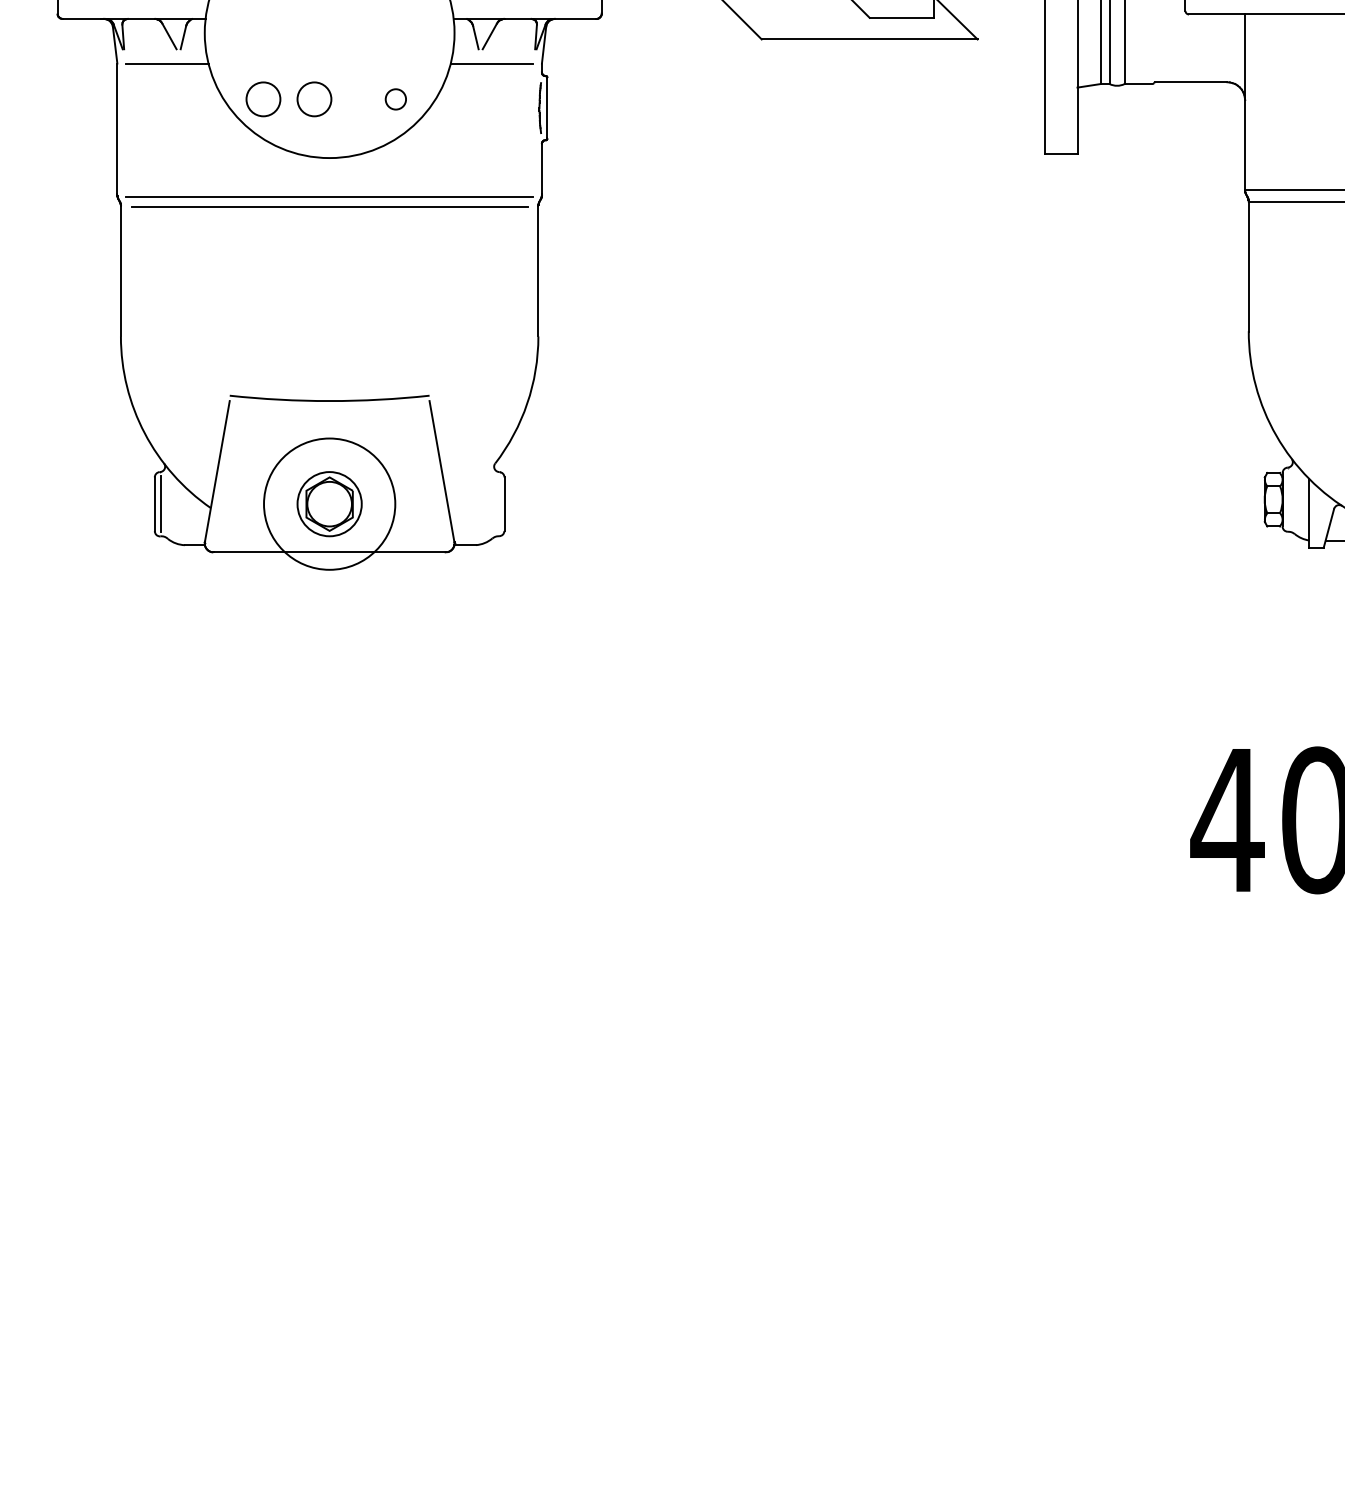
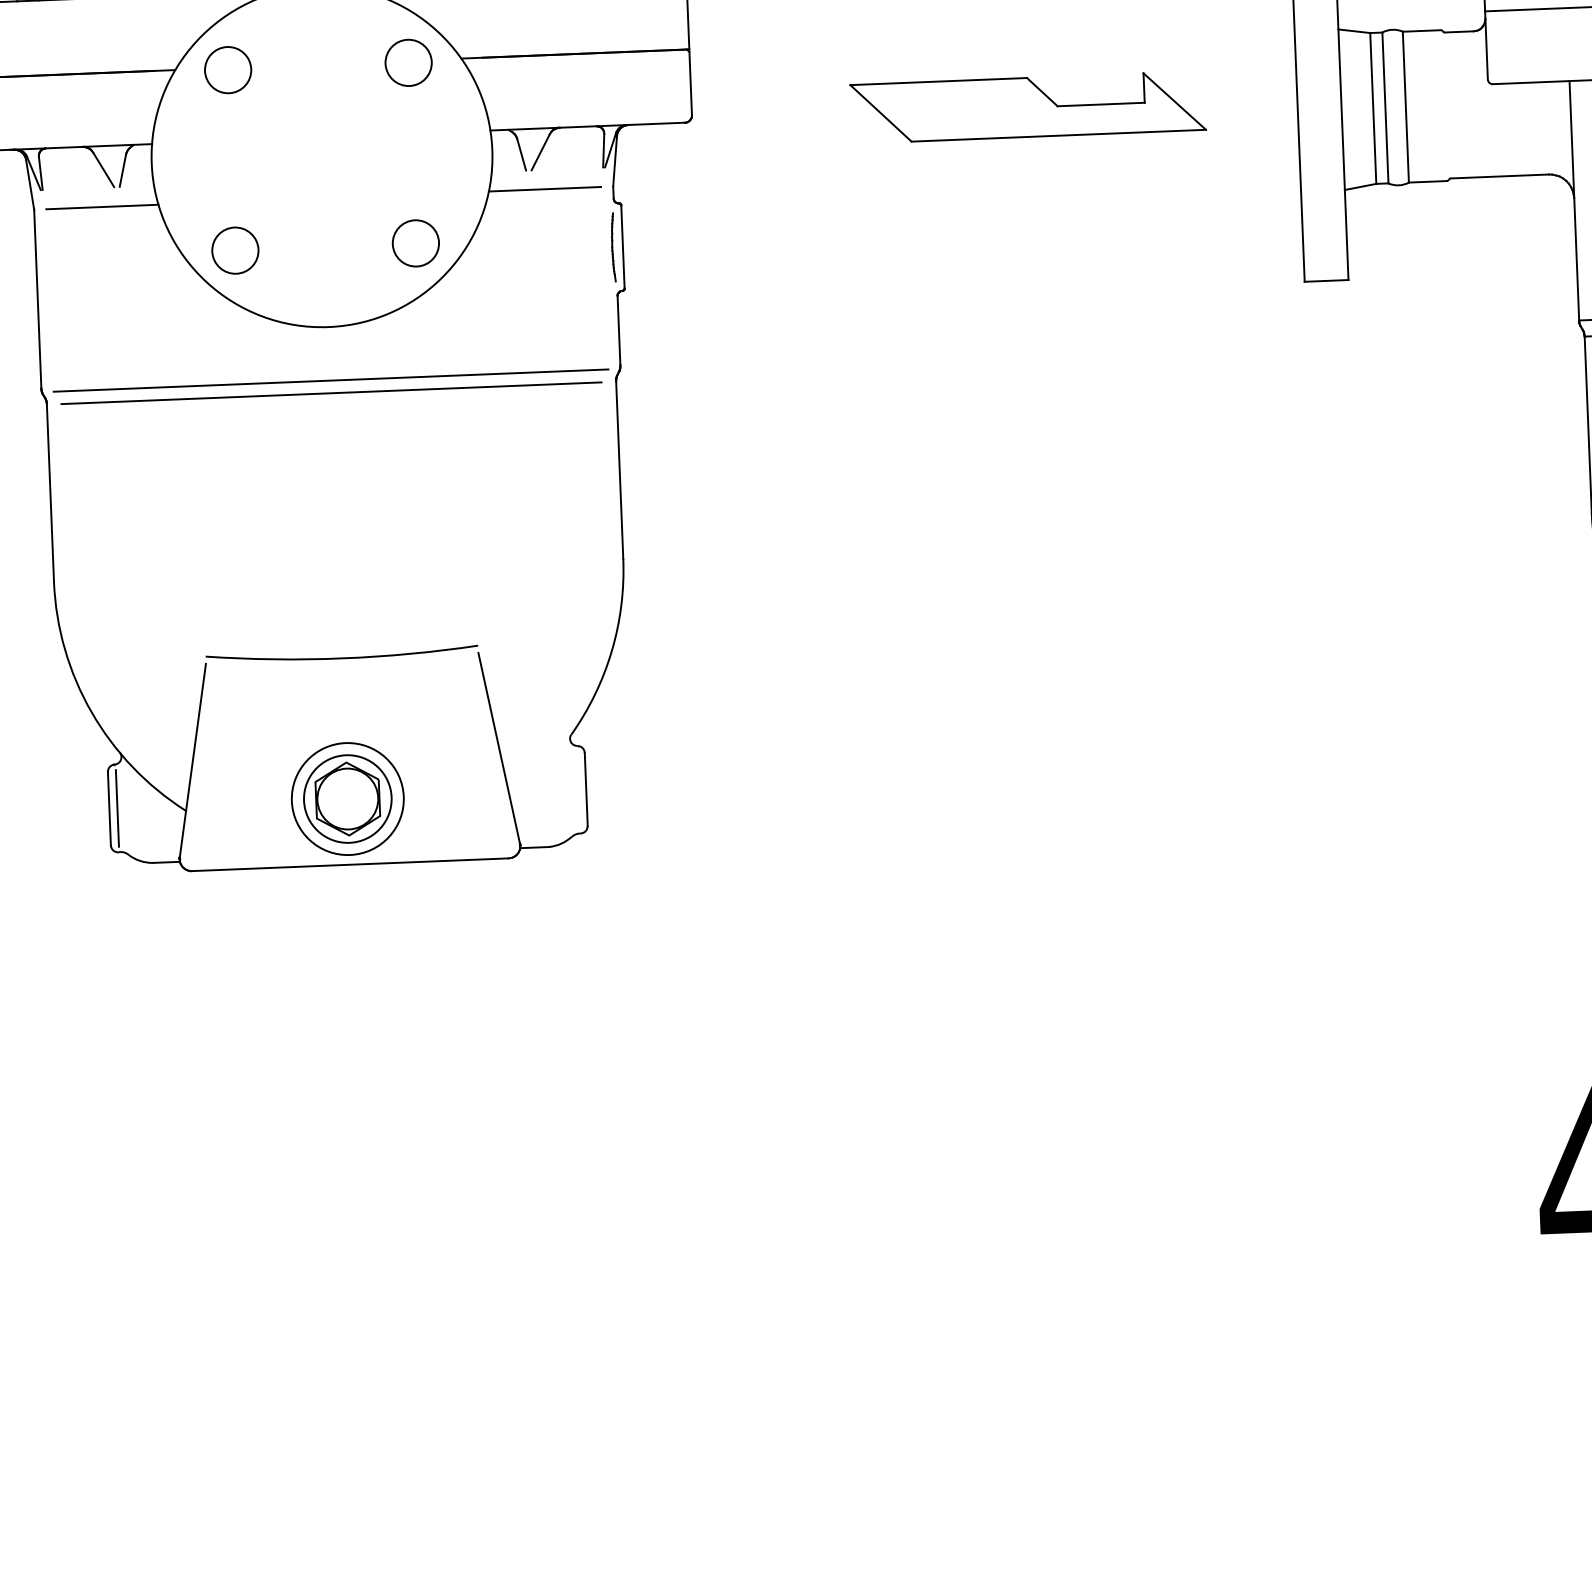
circle: (314, 99) -> (304, 248), removed
circle: (395, 99) -> (415, 243), size x1.67
circle: (329, 504) -> (347, 799), size x0.62

